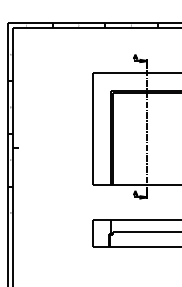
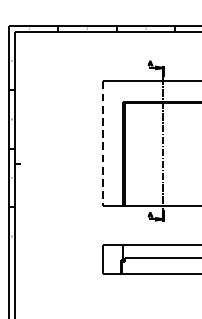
line: (92, 129) -> (102, 143), solid -> dashed

